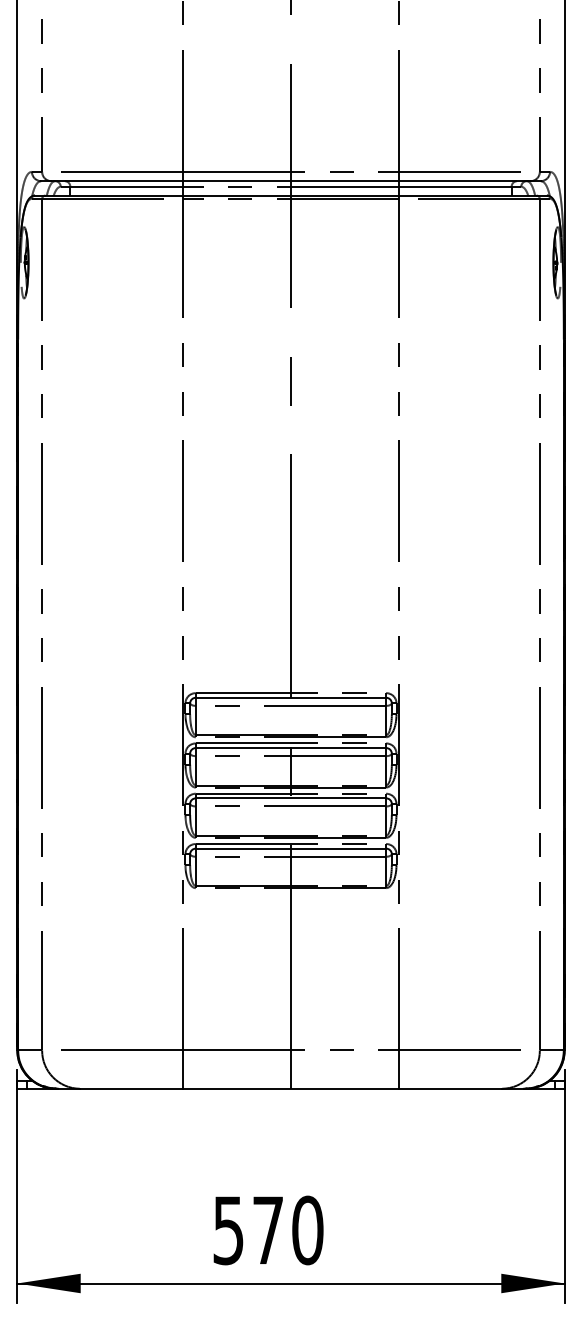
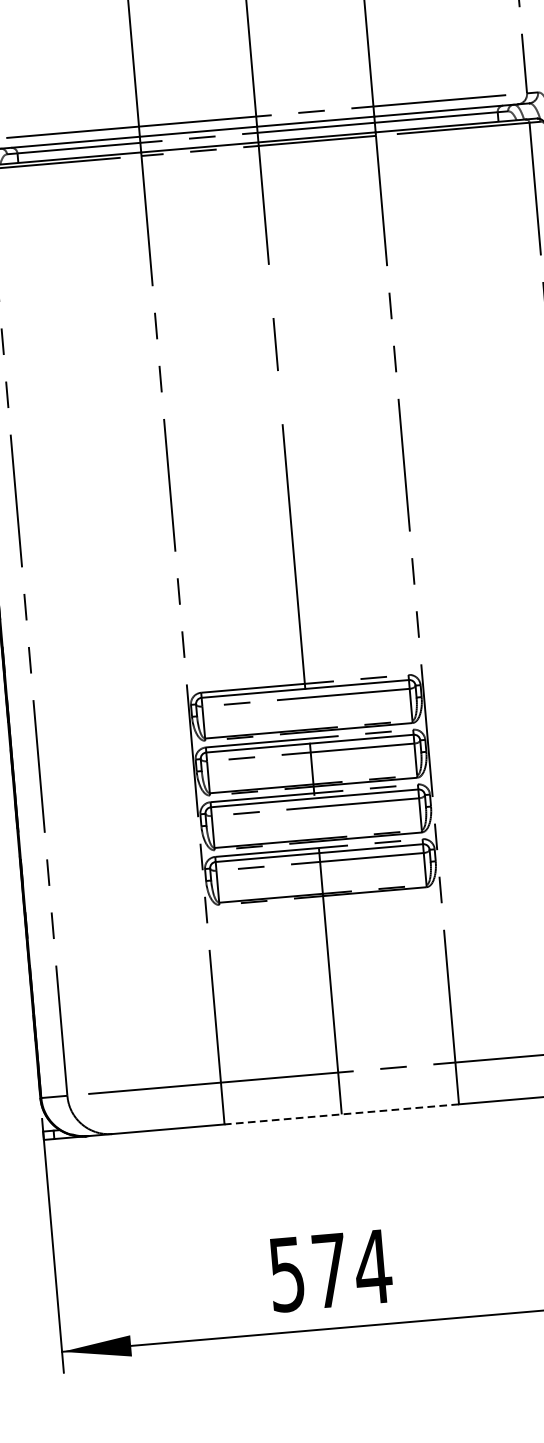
line: (290, 1088) -> (341, 1114), solid -> dashed
text: (307, 1230) -> (372, 1267), 570 -> 574

